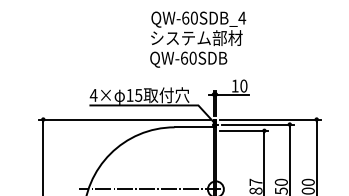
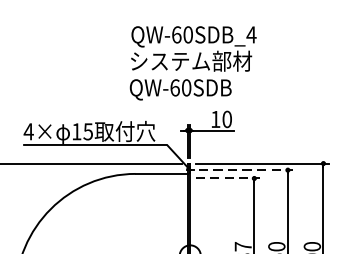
text: (198, 39) -> (193, 63), moved
line: (258, 124) -> (246, 170), solid -> dashed
line: (244, 130) -> (228, 178), solid -> dashed

